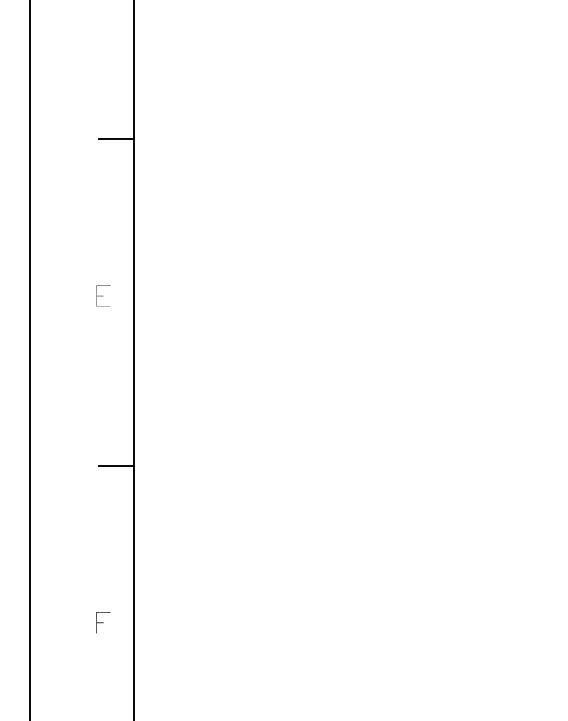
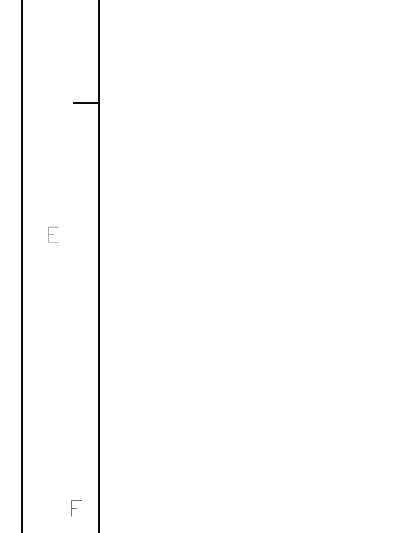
part: (103, 295) -> (53, 234), moved
line: (117, 465) -> (86, 344), removed
part: (103, 622) -> (76, 508), moved

